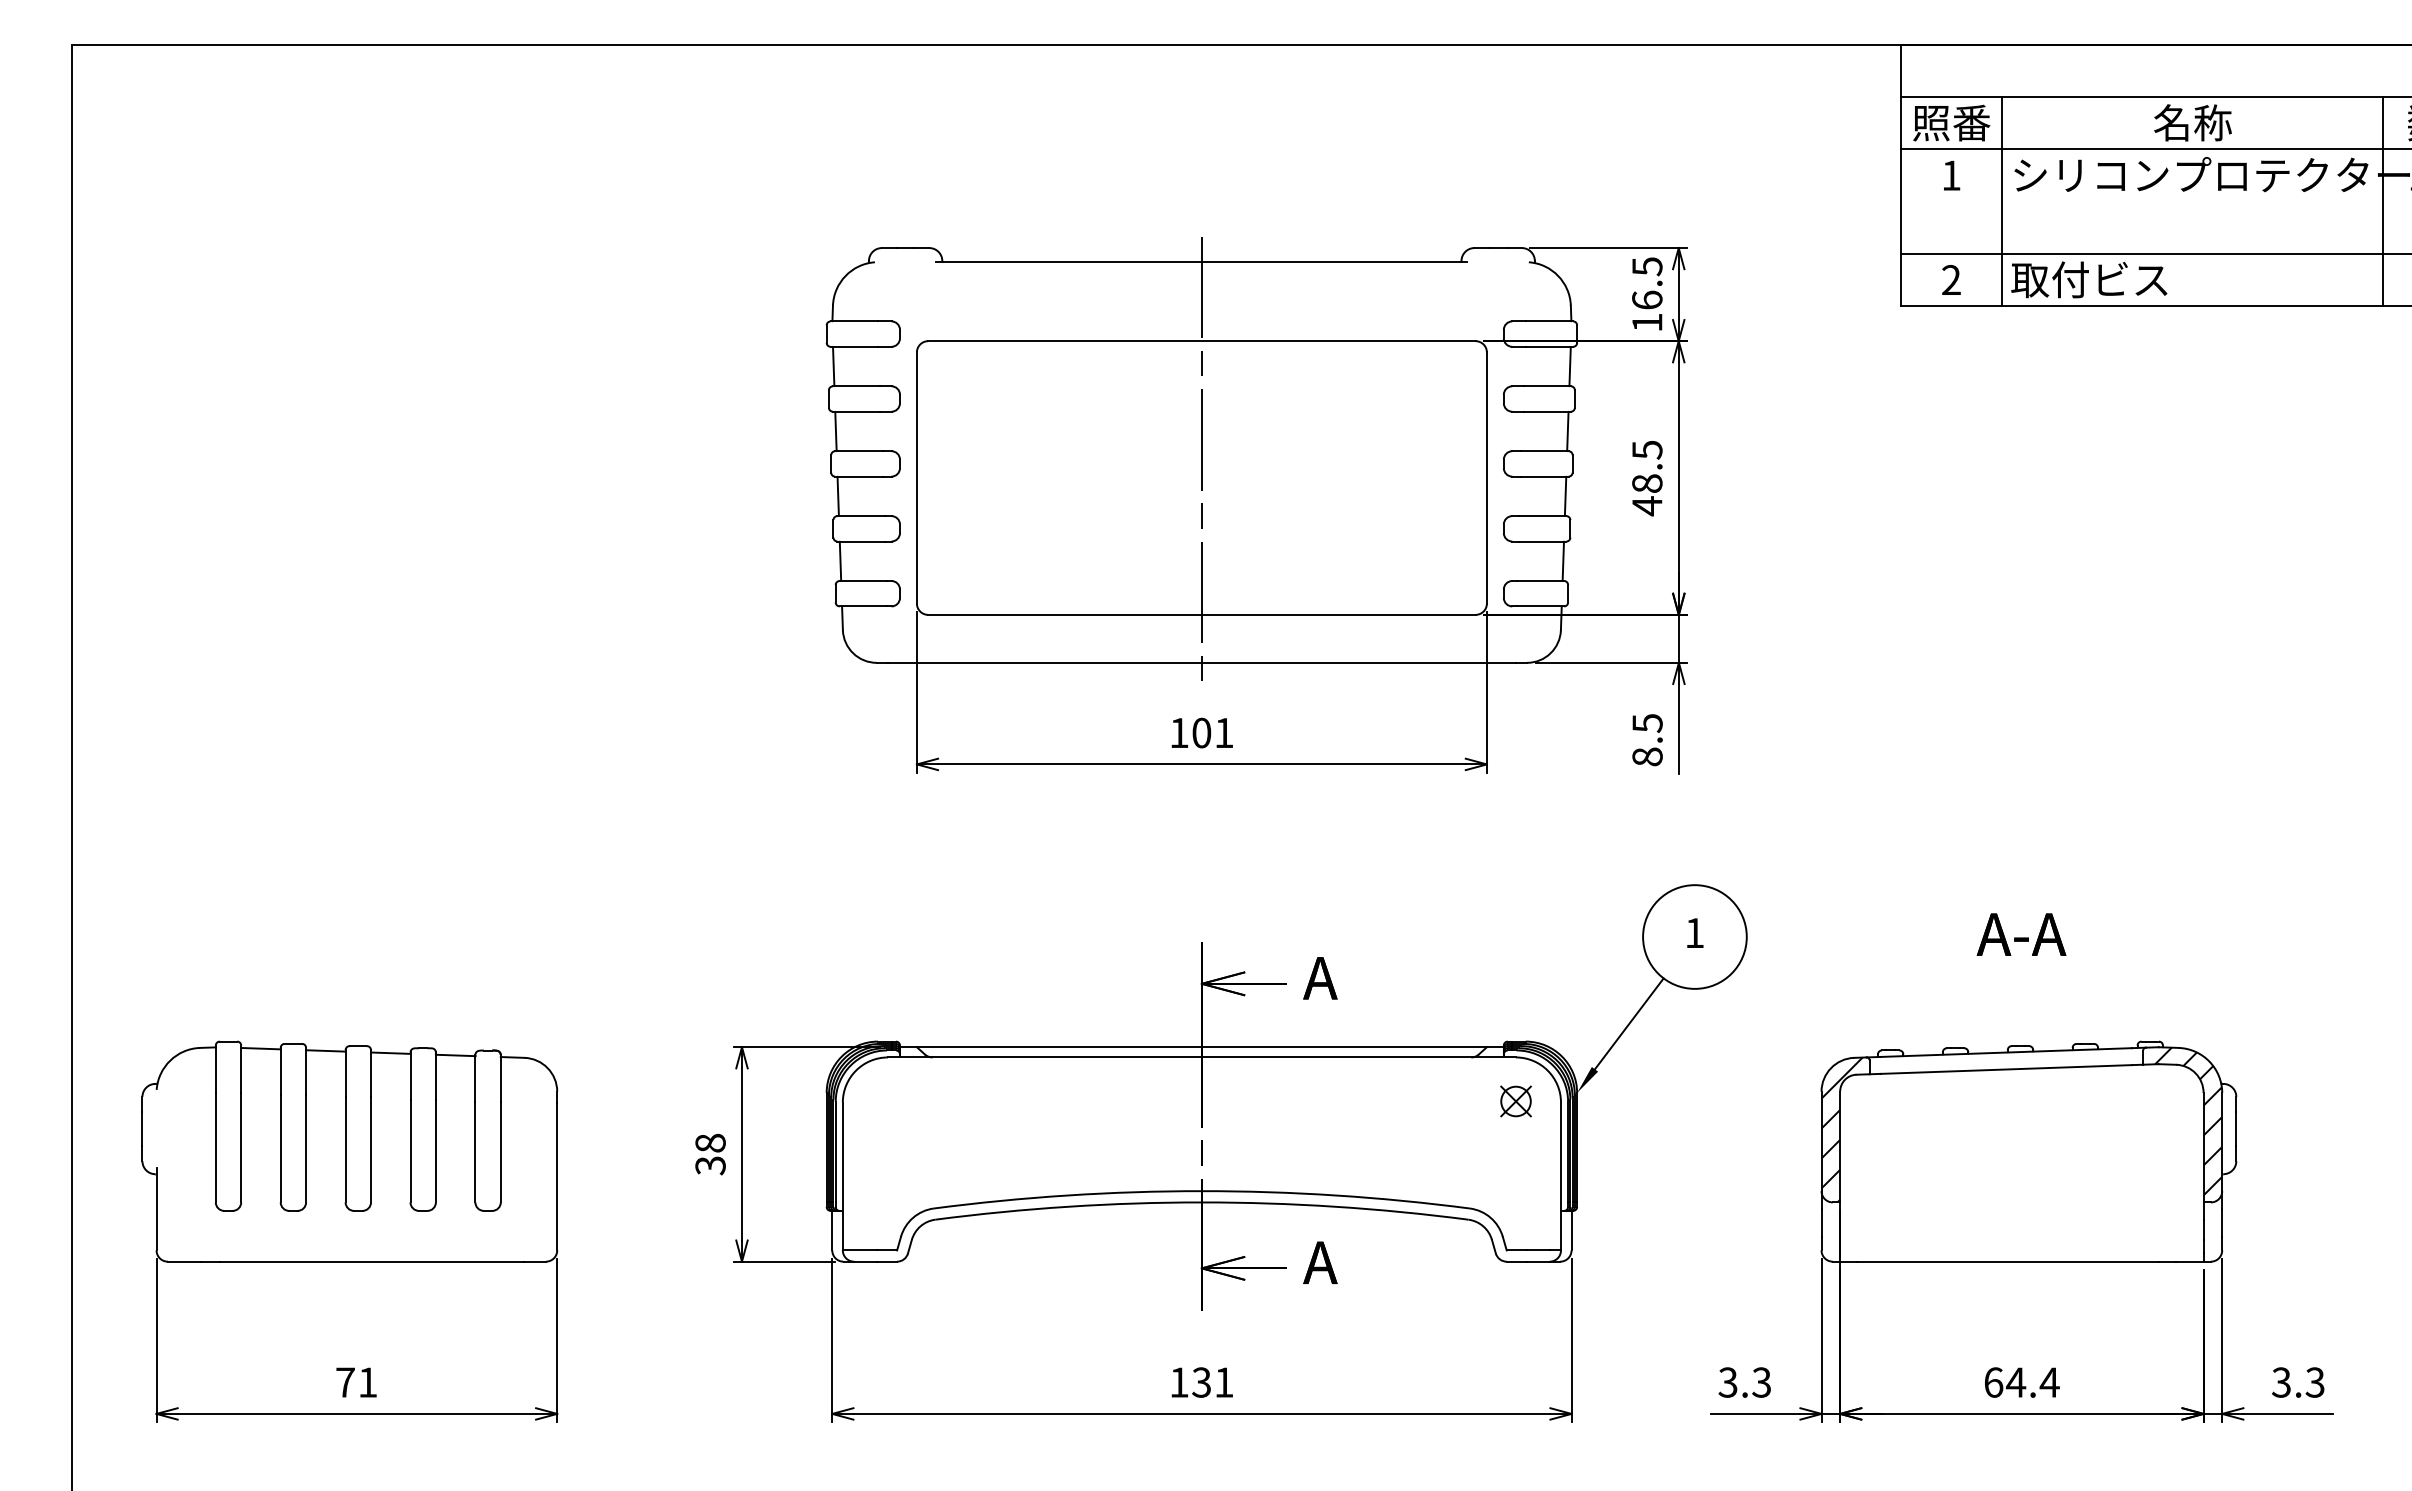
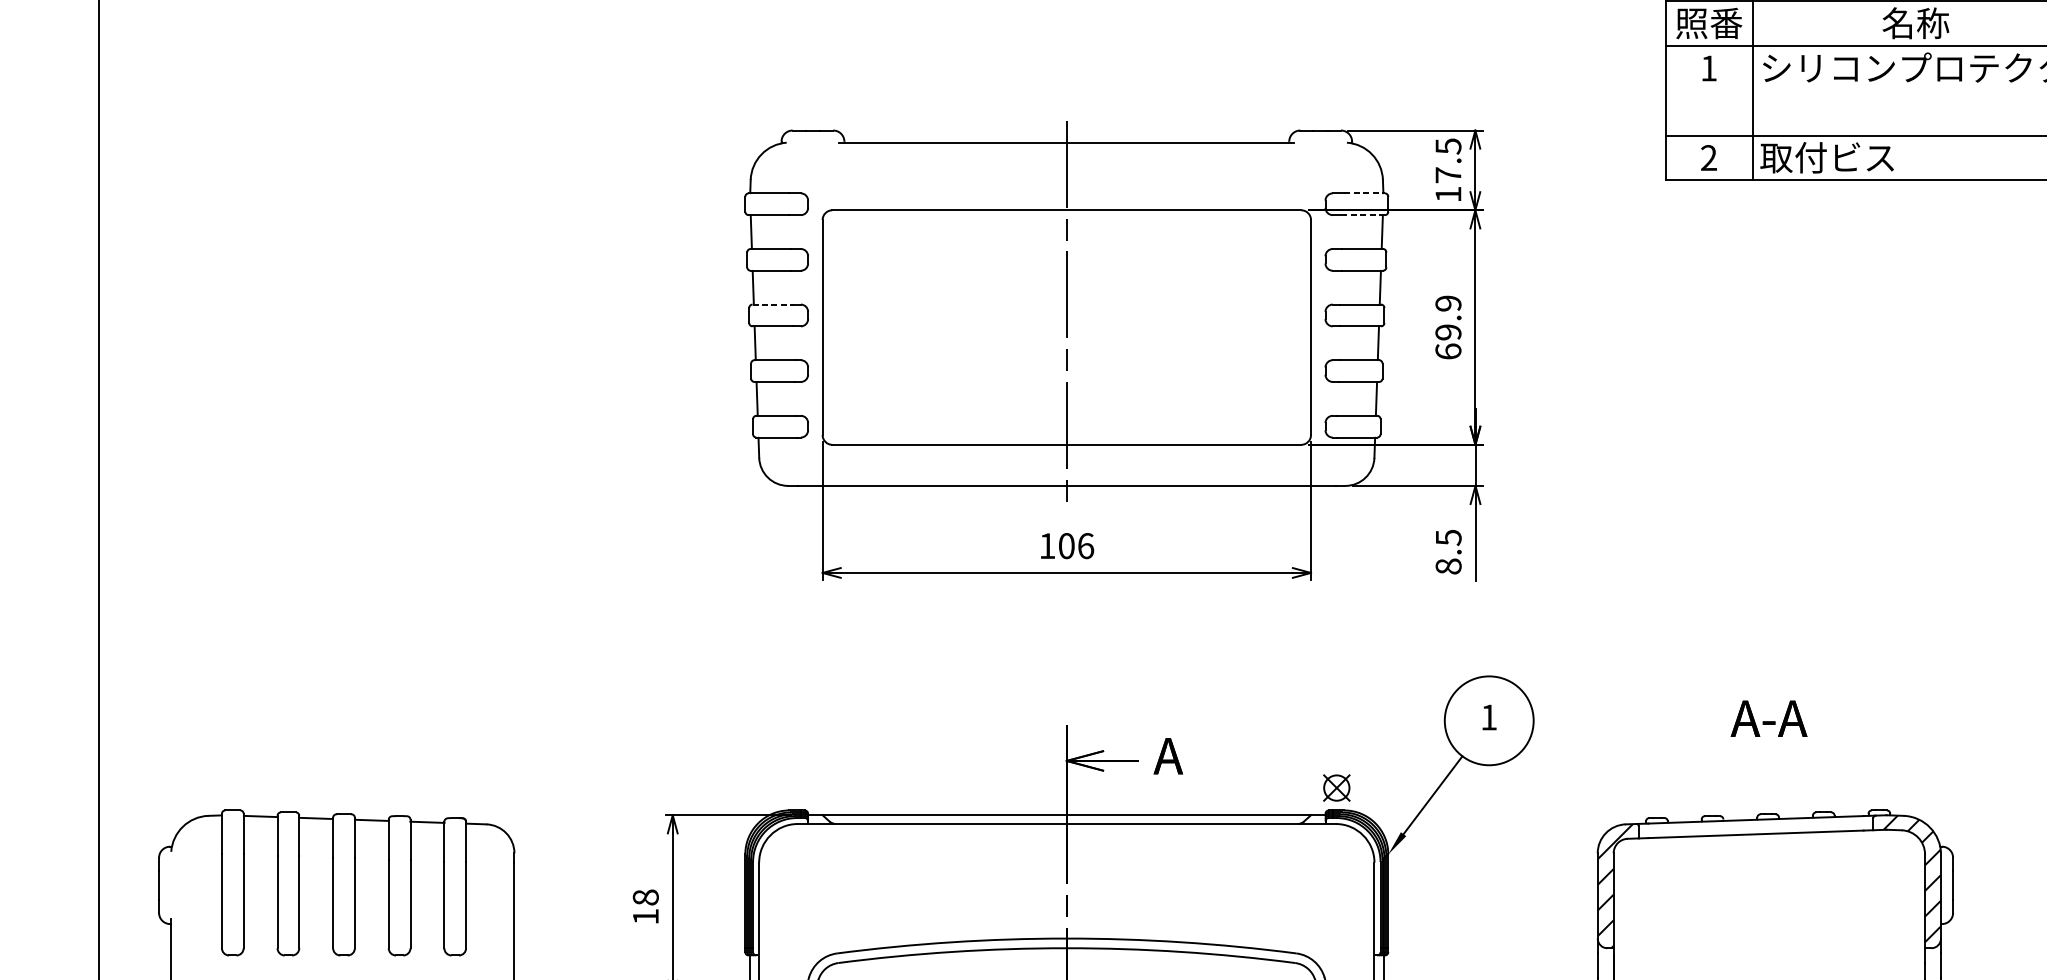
text: (1647, 299) -> (1448, 174), 16.5 -> 17.5
line: (1549, 321) -> (1364, 193), solid -> dashed
line: (1549, 346) -> (1364, 214), solid -> dashed
line: (858, 451) -> (772, 304), solid -> dashed
text: (1647, 478) -> (1448, 327), 48.5 -> 69.9
text: (1224, 732) -> (1086, 545), 101 -> 106
part: (1515, 1101) -> (1336, 788), moved
text: (710, 1165) -> (645, 916), 38 -> 18

